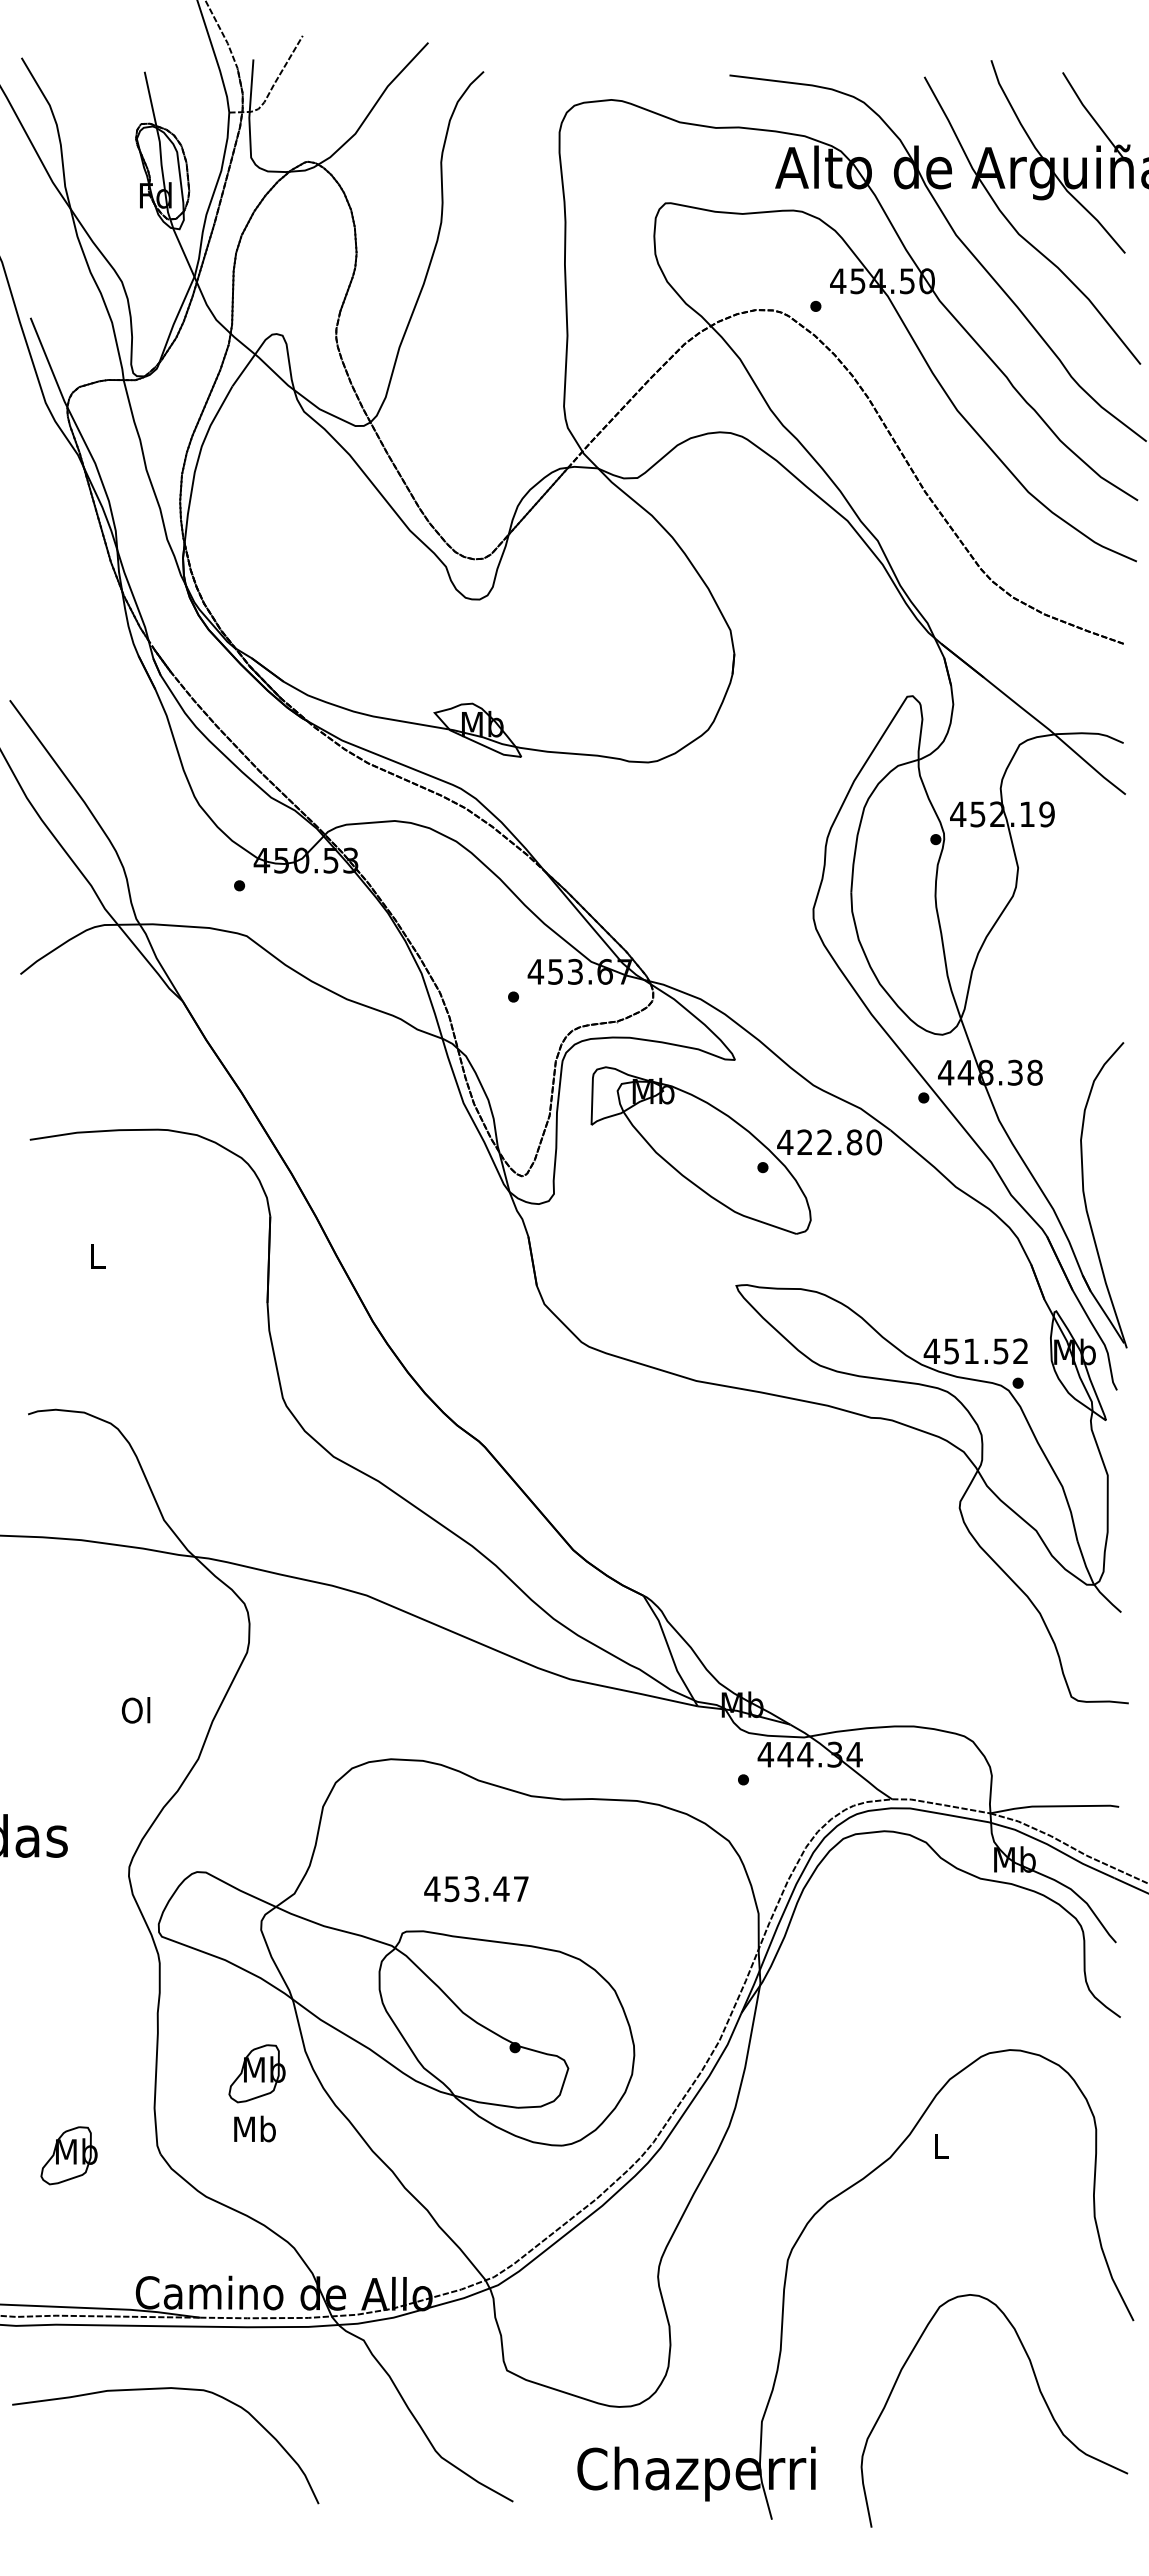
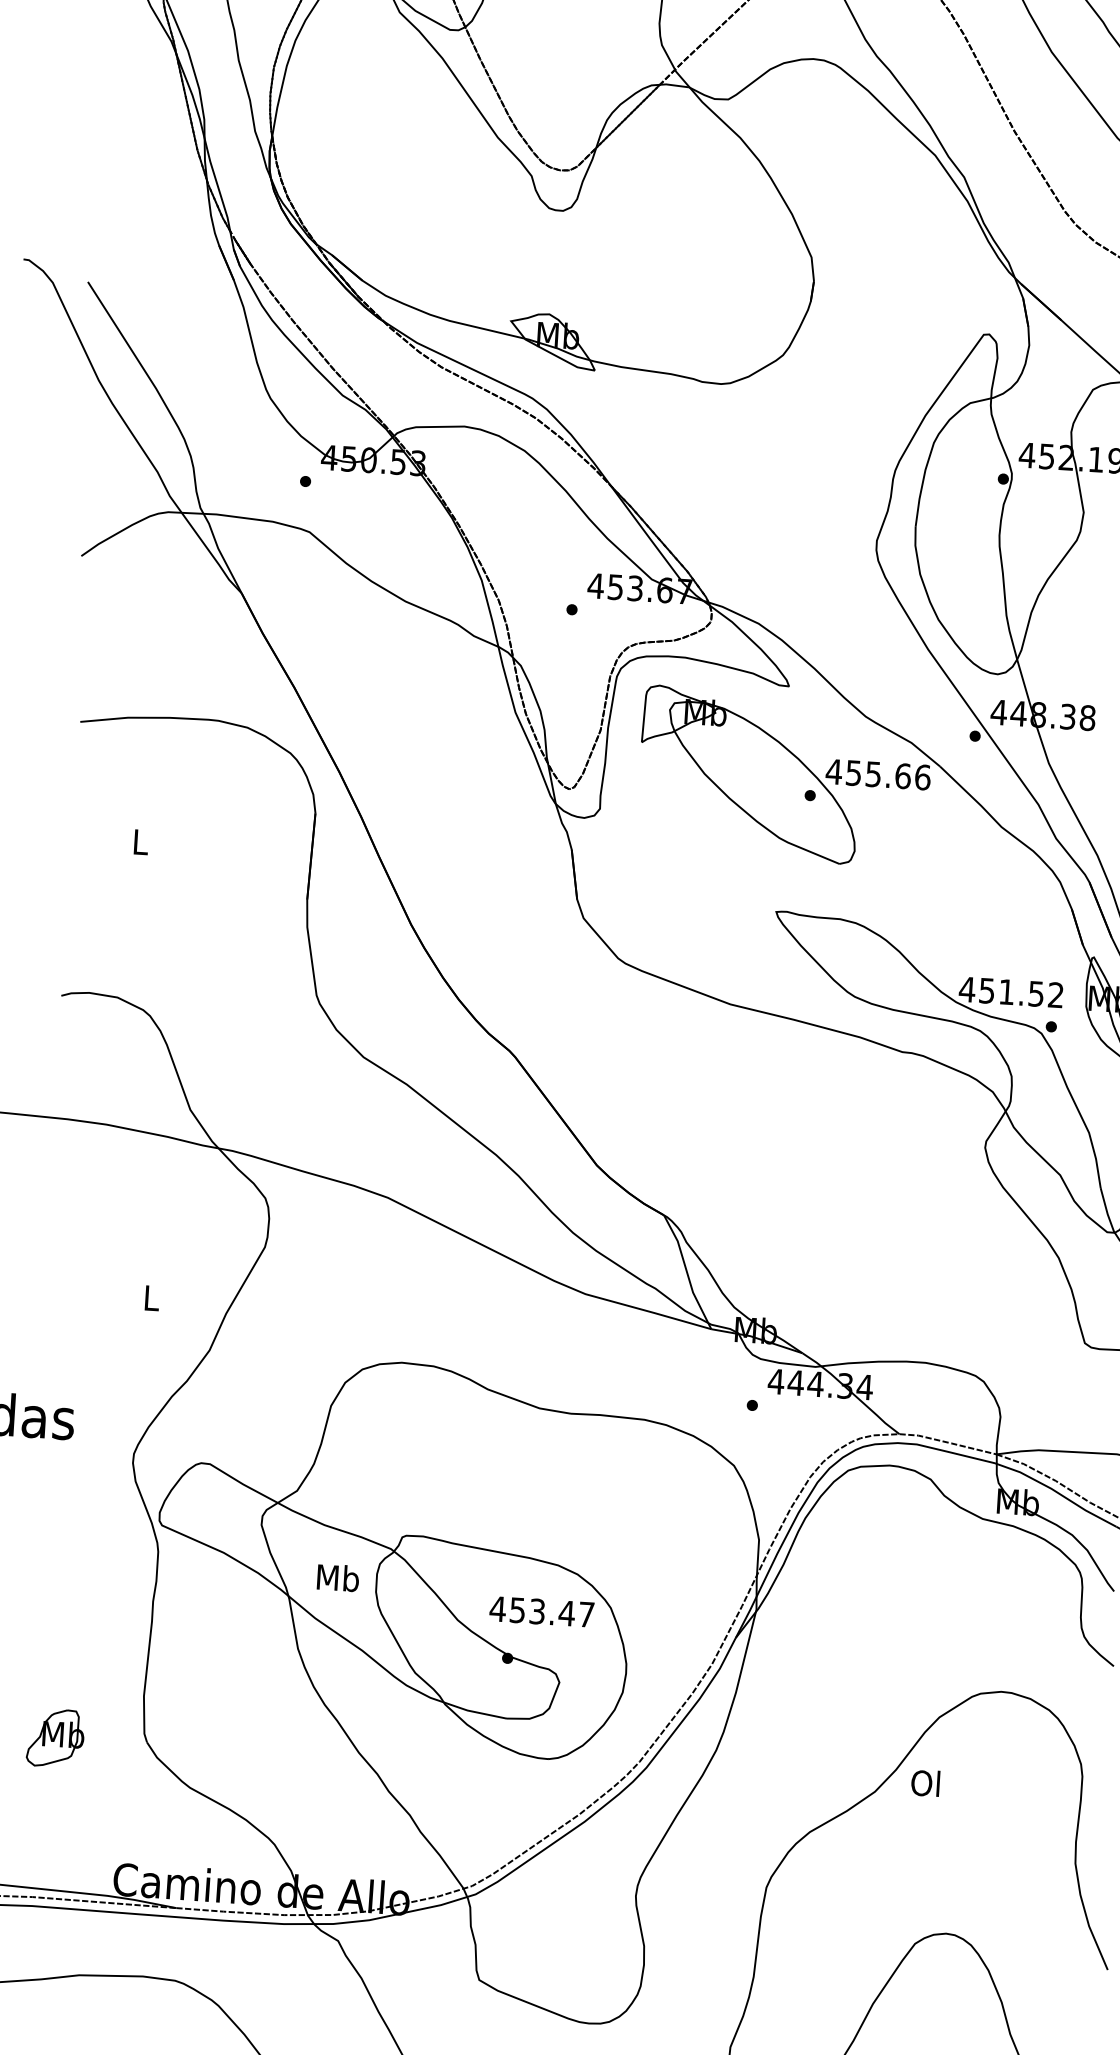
text: (839, 1142) -> (888, 775), 422.80 -> 455.66
text: (135, 1710) -> (149, 1298), Ol -> L
text: (476, 1889) -> (541, 1612), moved
part: (256, 2073) -> (247, 1667), removed
text: (254, 2128) -> (337, 1577), moved
text: (939, 2145) -> (925, 1782), L -> Ol

